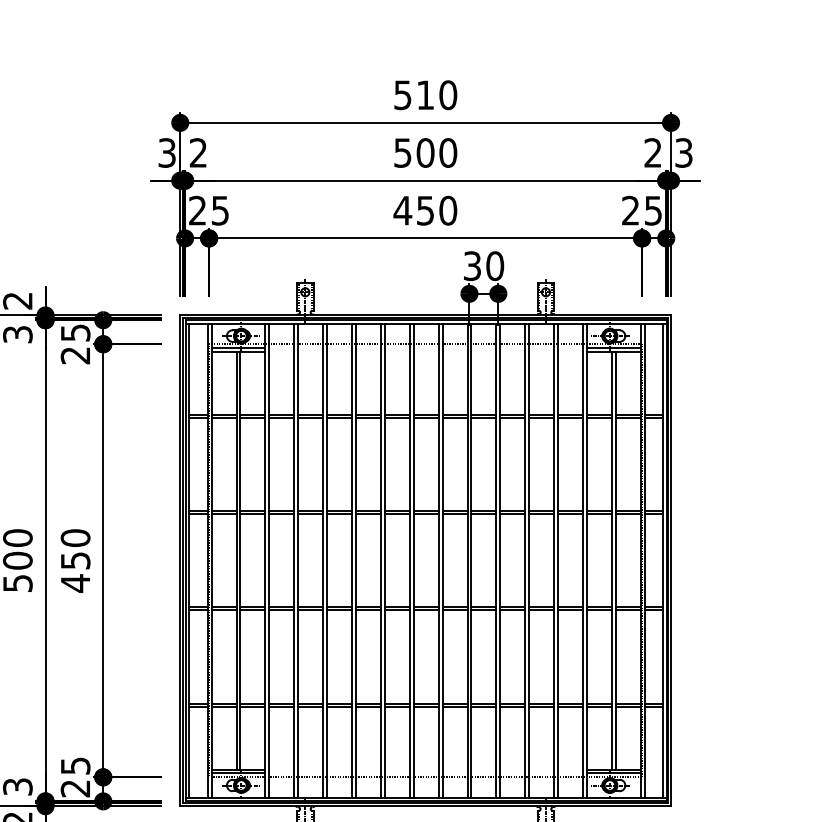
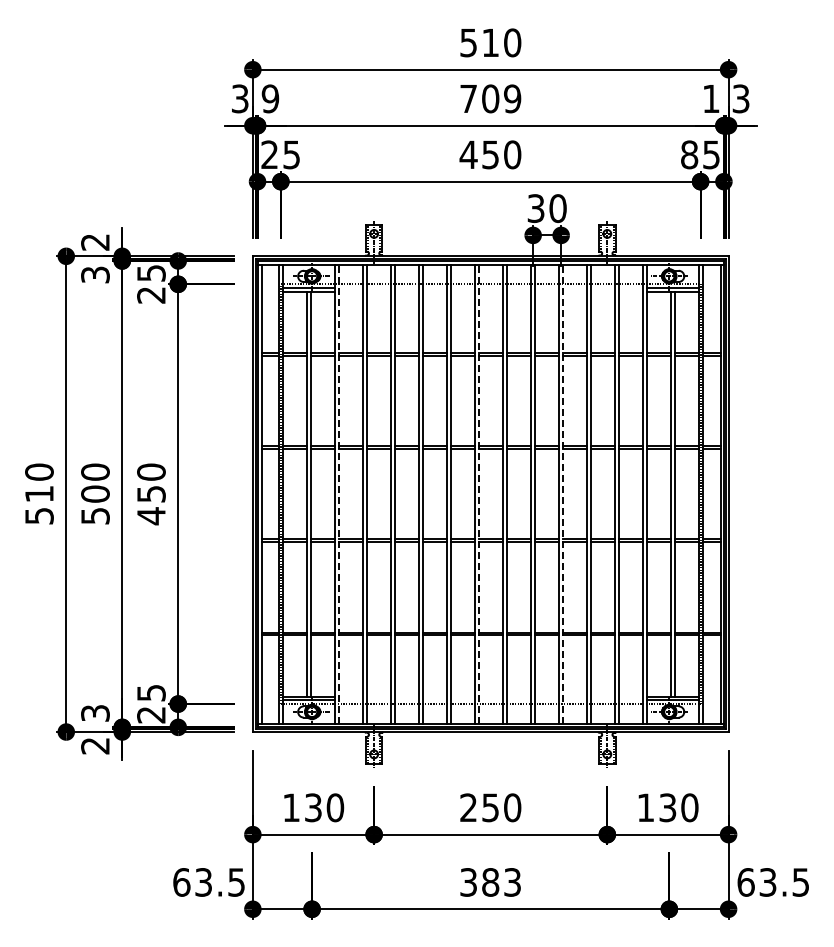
text: (198, 152) -> (270, 98), 2 -> 9
text: (425, 152) -> (490, 98), 500 -> 709
text: (652, 152) -> (710, 98), 2 -> 1
text: (630, 210) -> (689, 154), 25 -> 85
line: (269, 560) -> (339, 493), solid -> dashed
line: (414, 560) -> (479, 493), solid -> dashed
line: (500, 560) -> (563, 493), solid -> dashed

